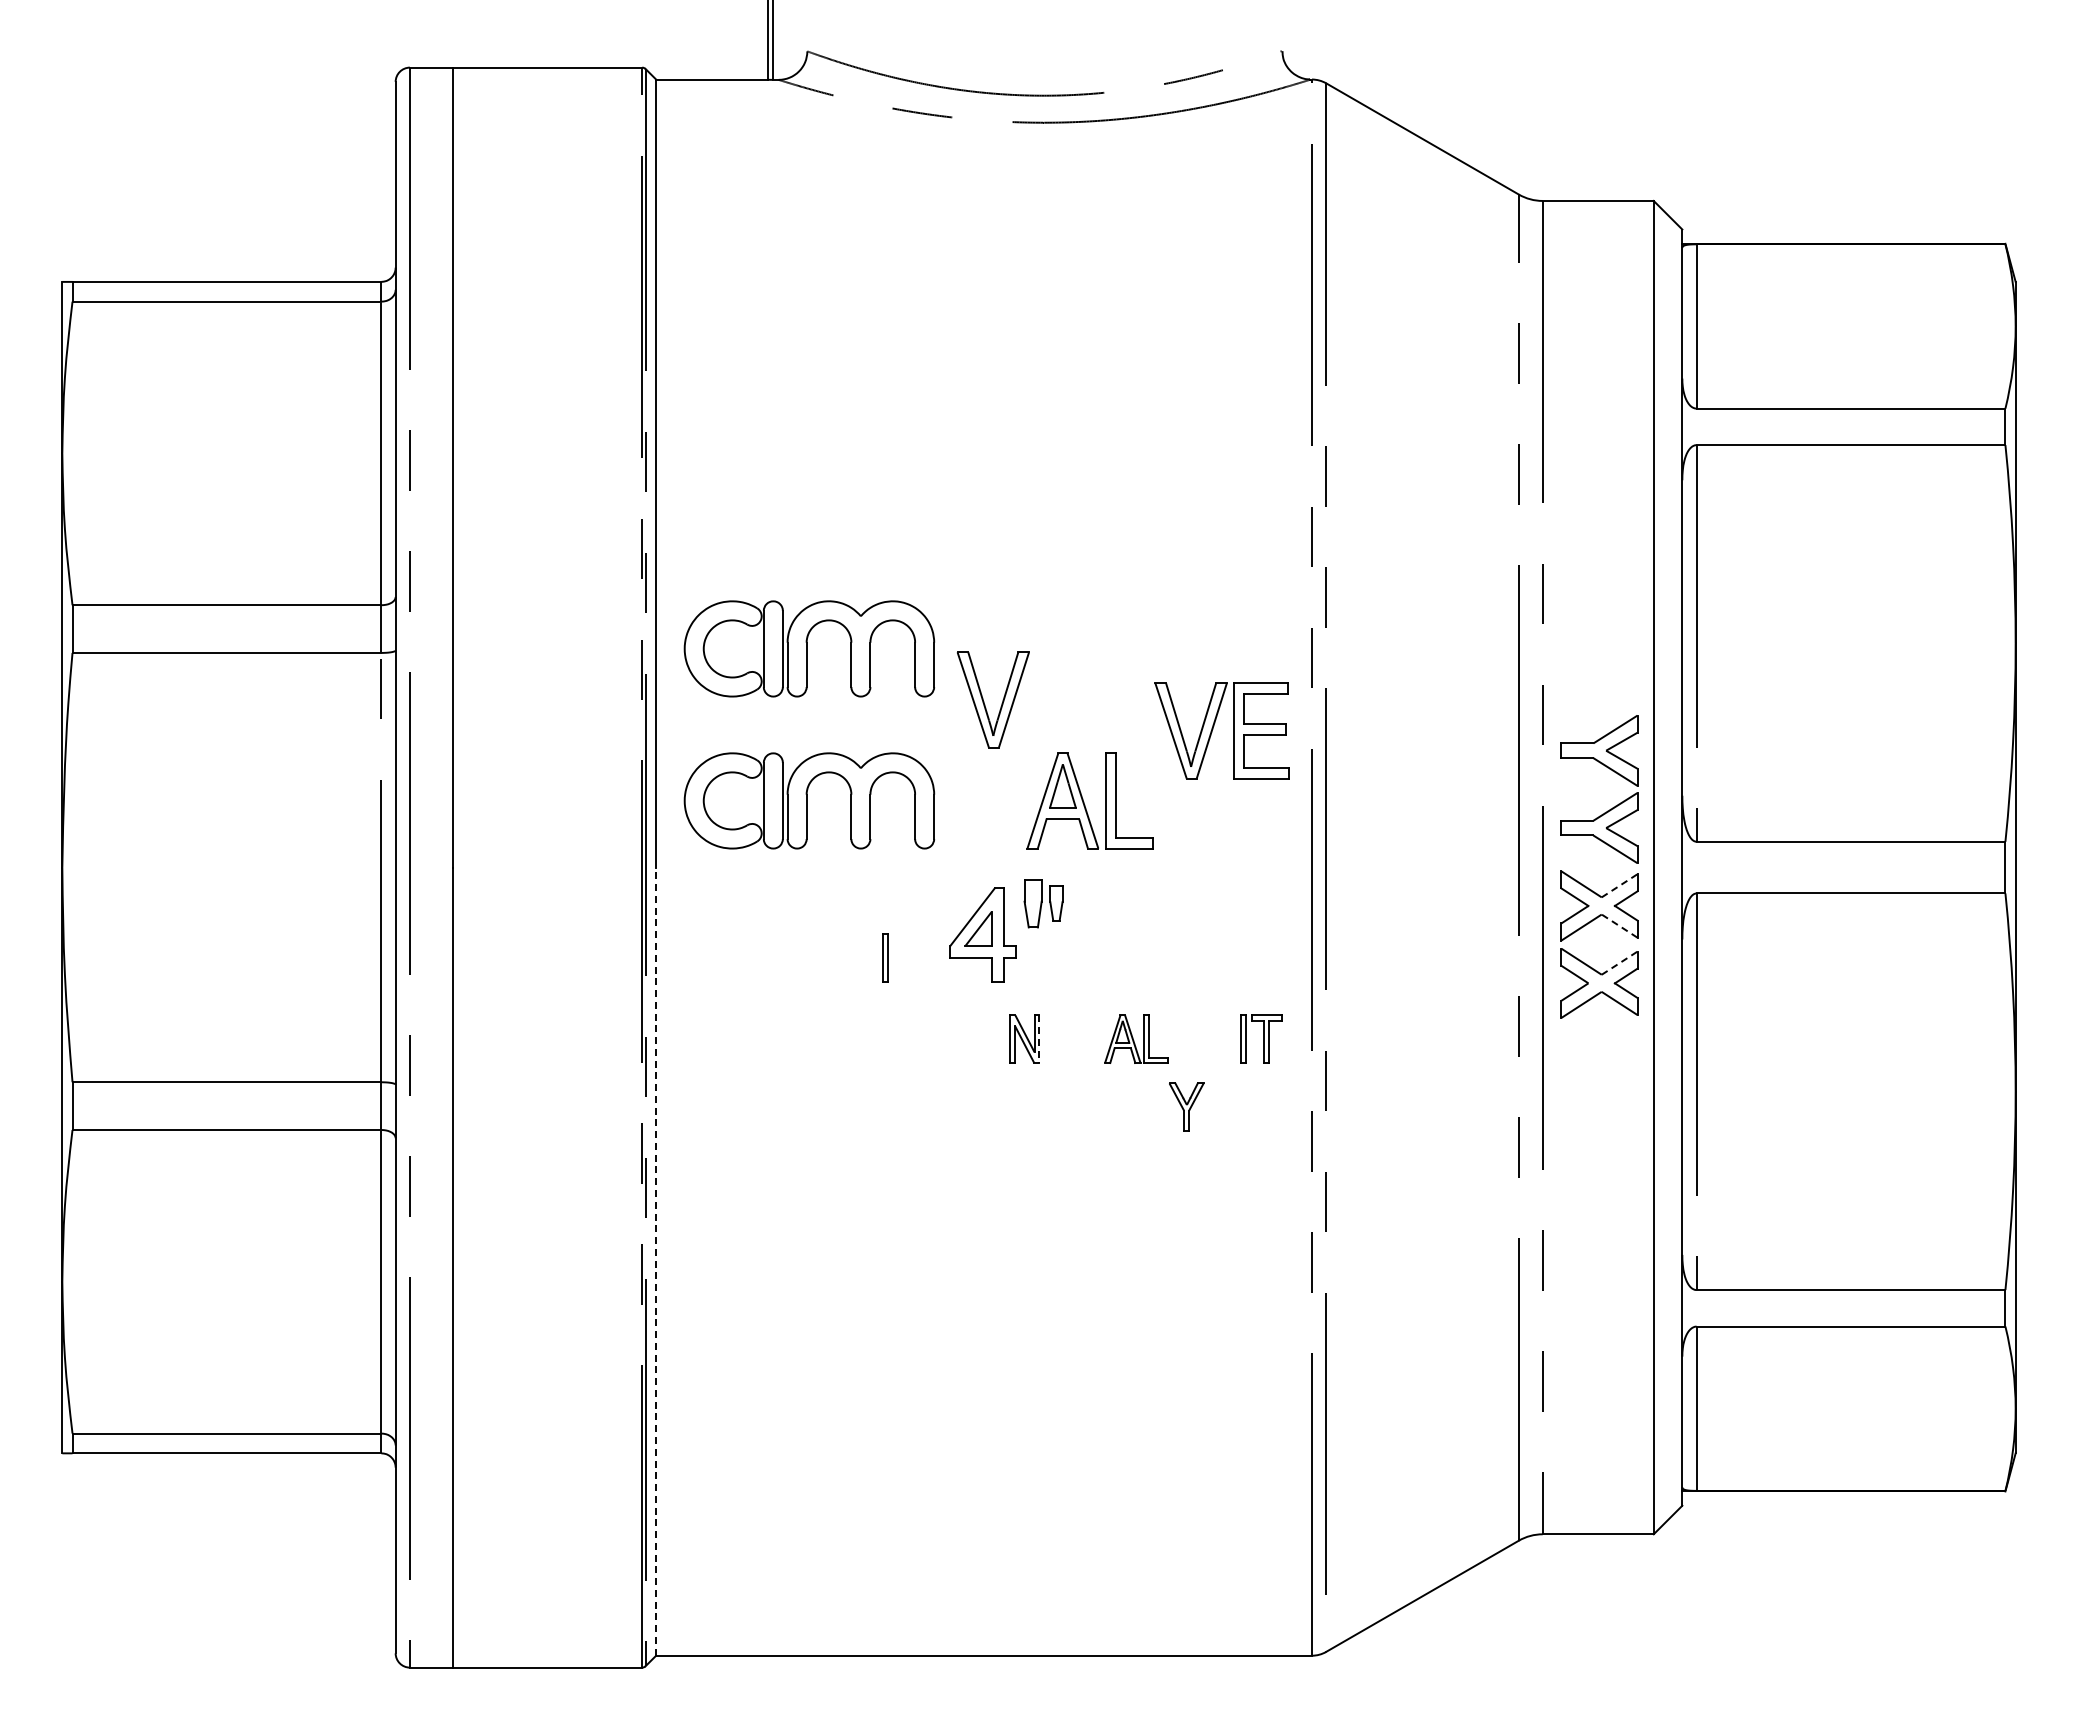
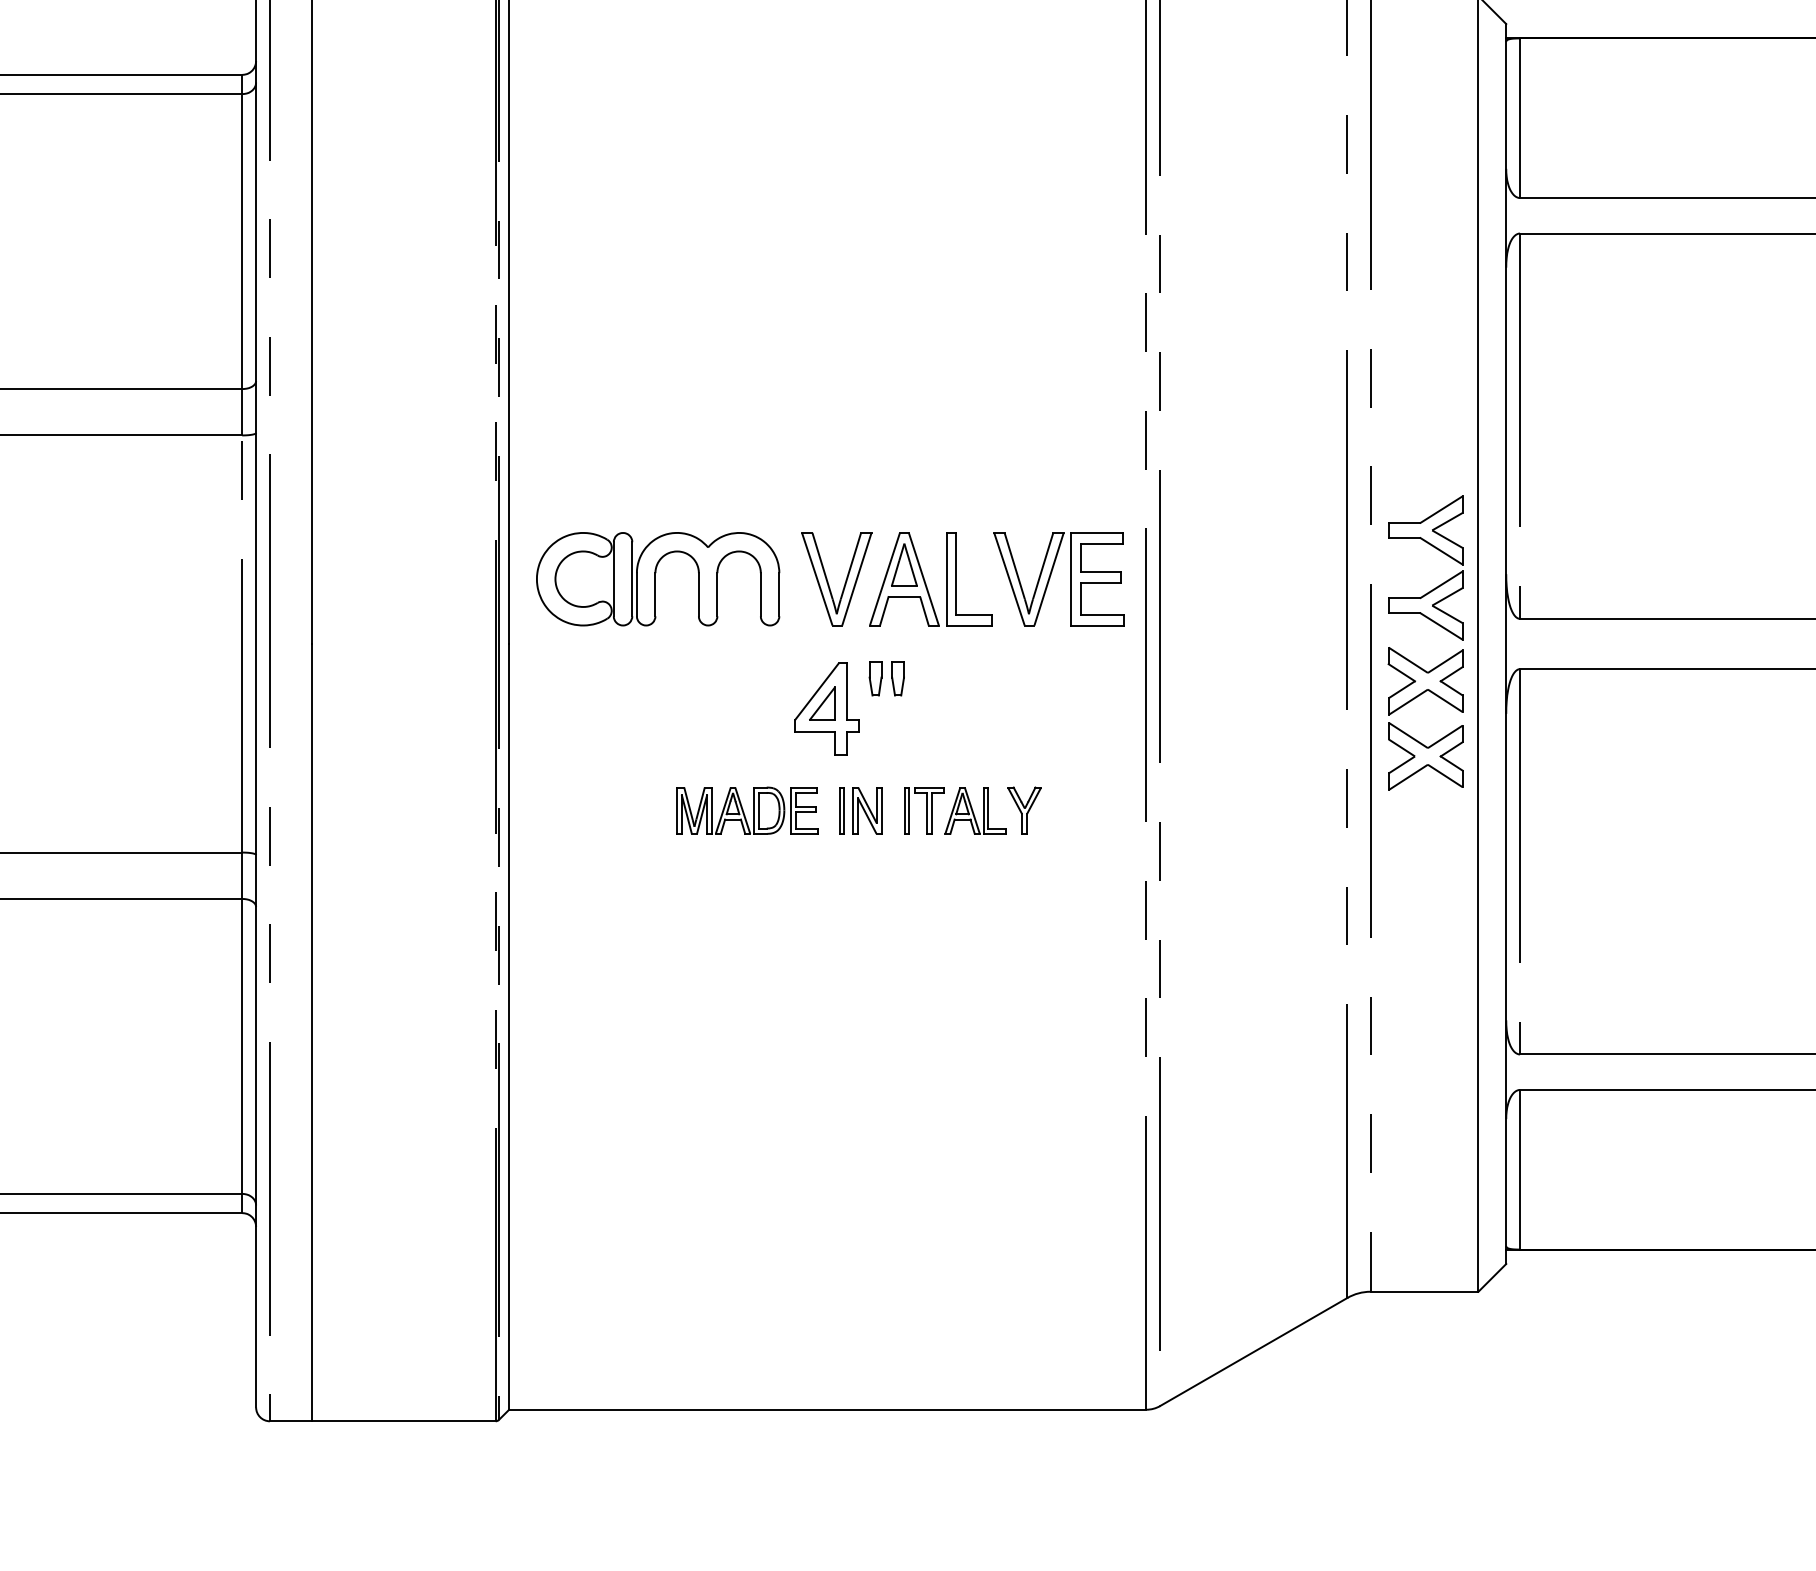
part: (809, 648) -> (658, 431), removed
part: (1001, 703) -> (844, 582), moved
part: (1214, 726) -> (1051, 574), moved
line: (1619, 885) -> (1445, 661), dashed -> solid
part: (1033, 903) -> (875, 678), size x0.71
line: (1619, 926) -> (1445, 701), dashed -> solid
part: (885, 957) -> (841, 810), moved
line: (1619, 963) -> (1445, 737), dashed -> solid
part: (901, 1038) -> (747, 810), added
part: (1261, 1038) -> (924, 810), moved
line: (1039, 1039) -> (881, 811), dashed -> solid
part: (1186, 1106) -> (1024, 810), moved
line: (656, 1261) -> (509, 1026), dashed -> solid

